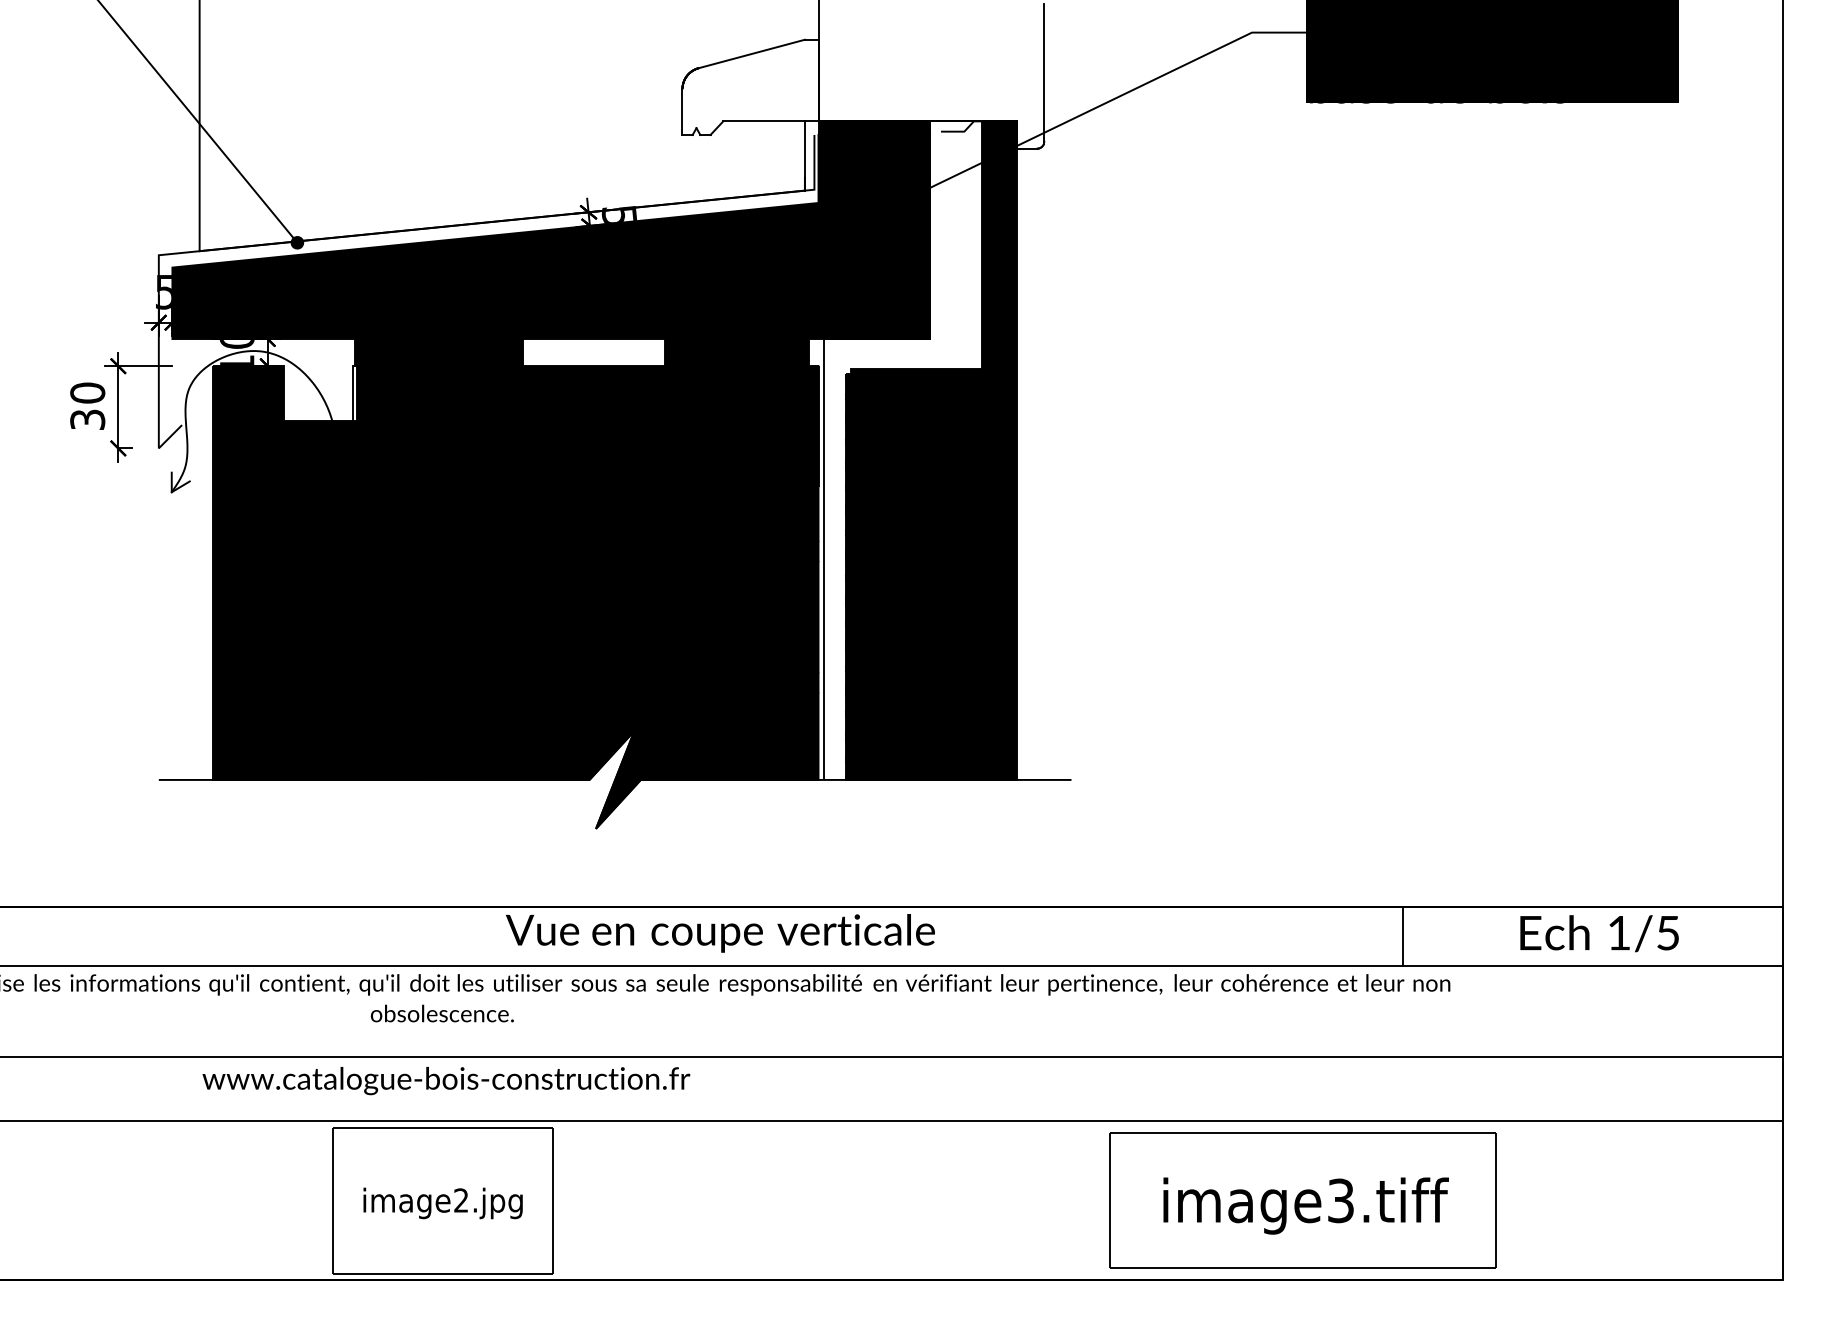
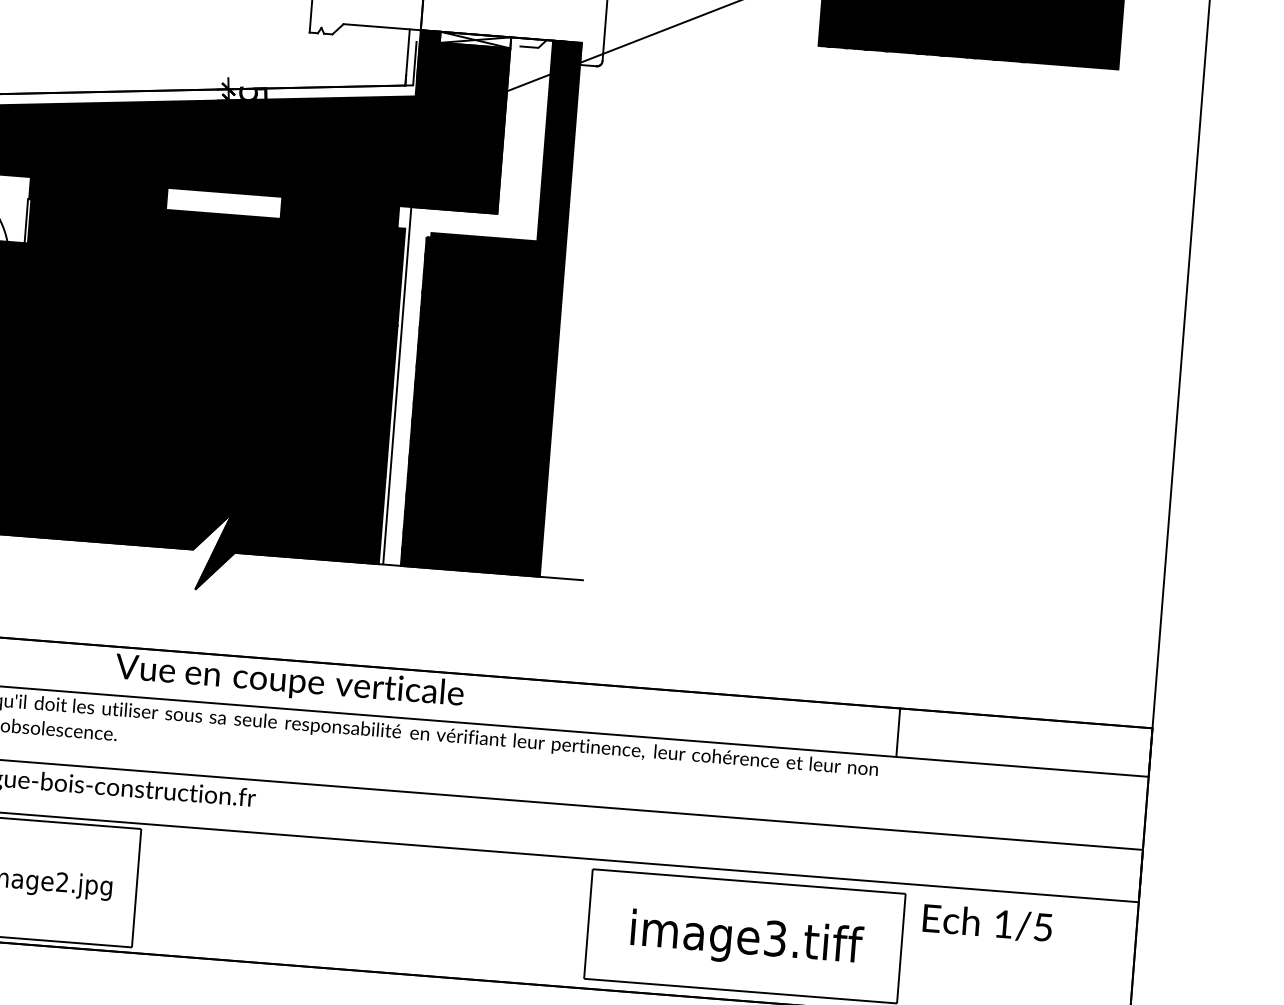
fill: (886, 127) -> (475, 39), removed
text: (1599, 933) -> (987, 923), moved
line: (1402, 936) -> (898, 732), moved

